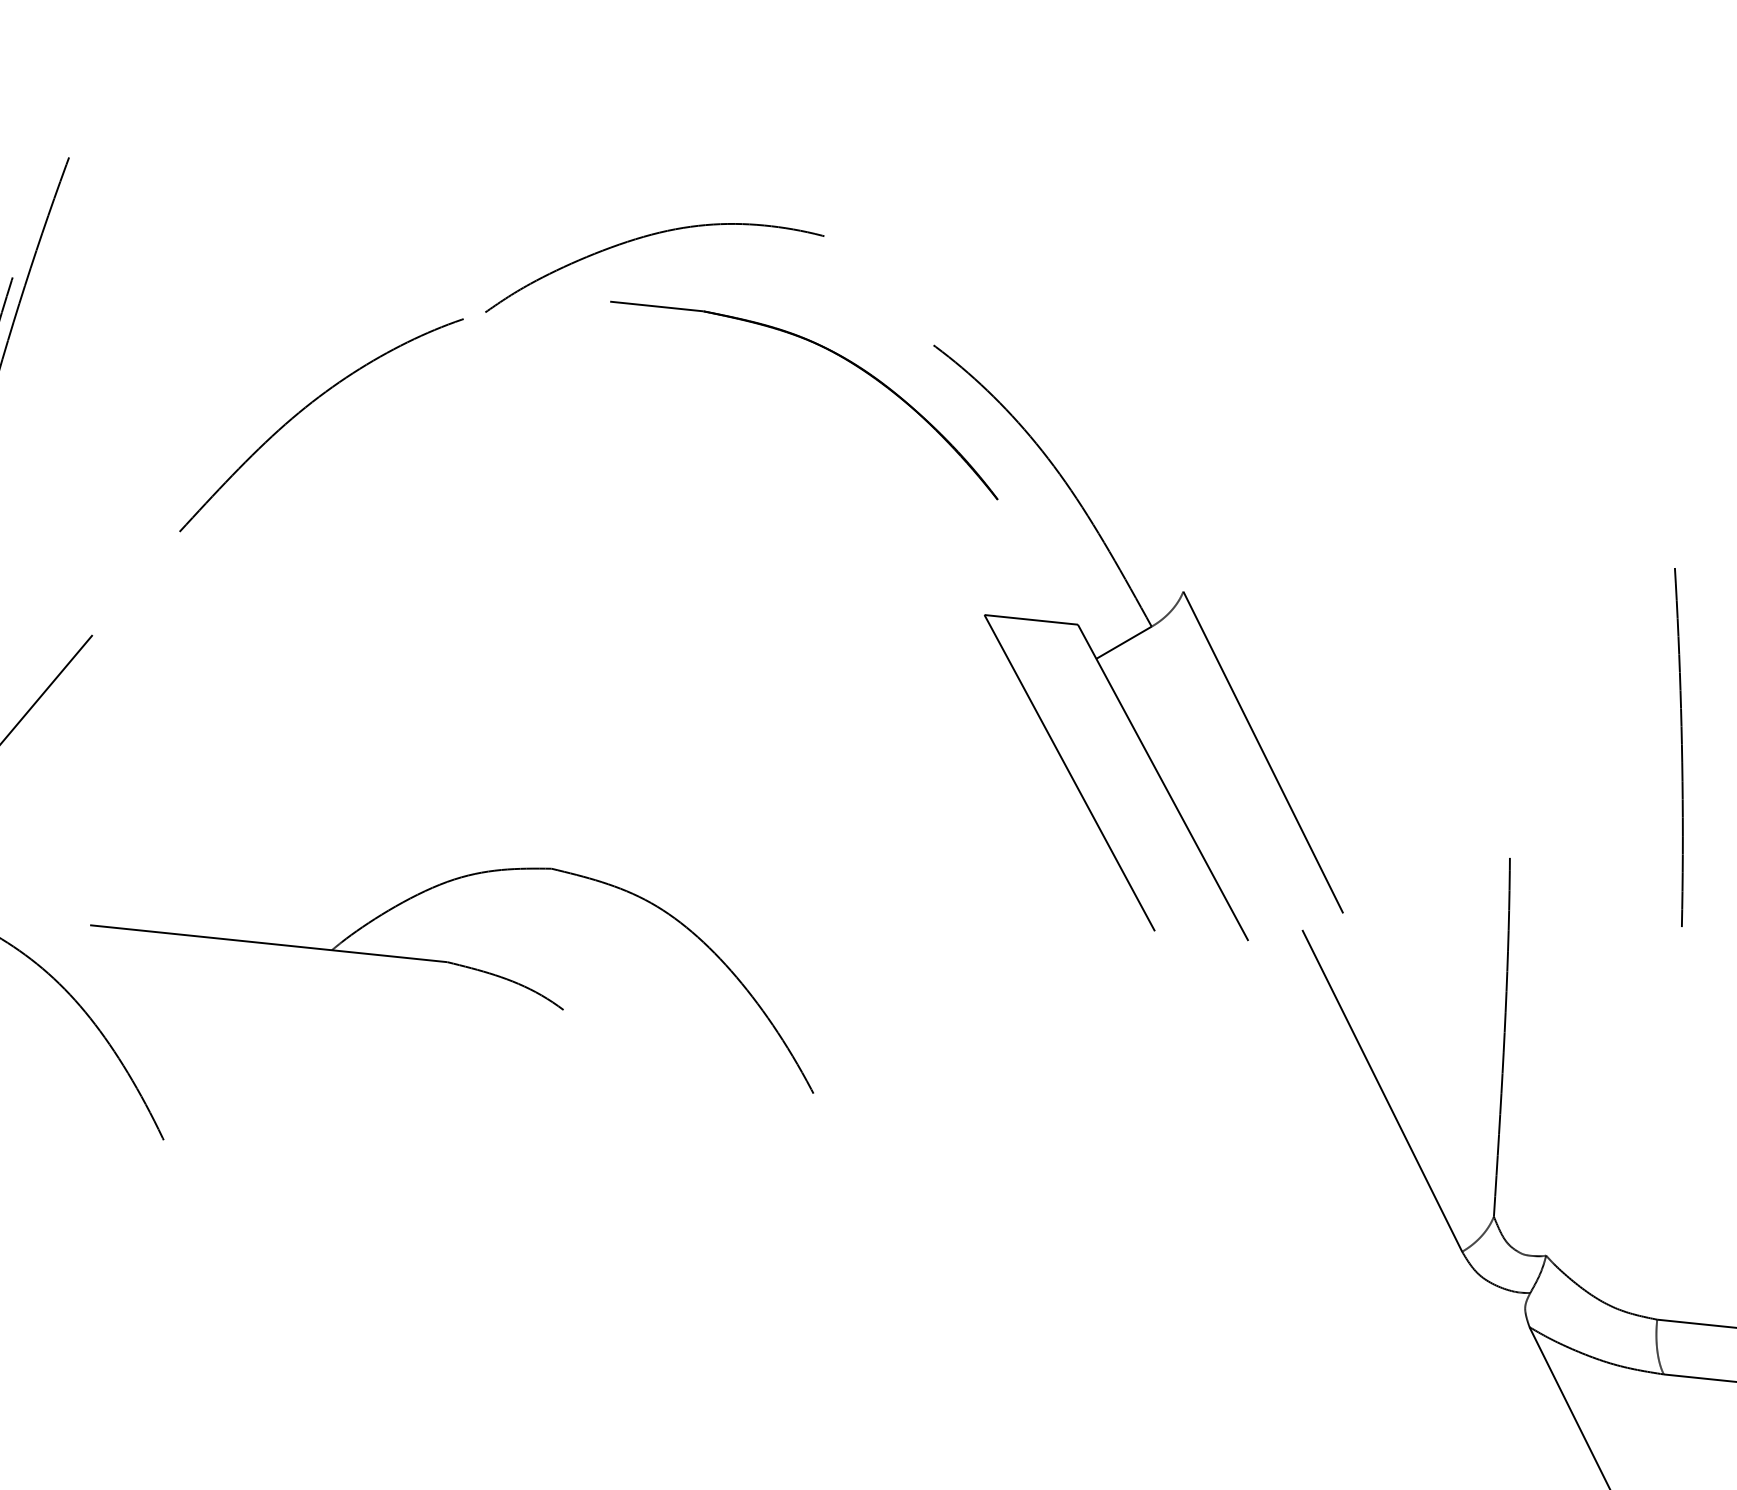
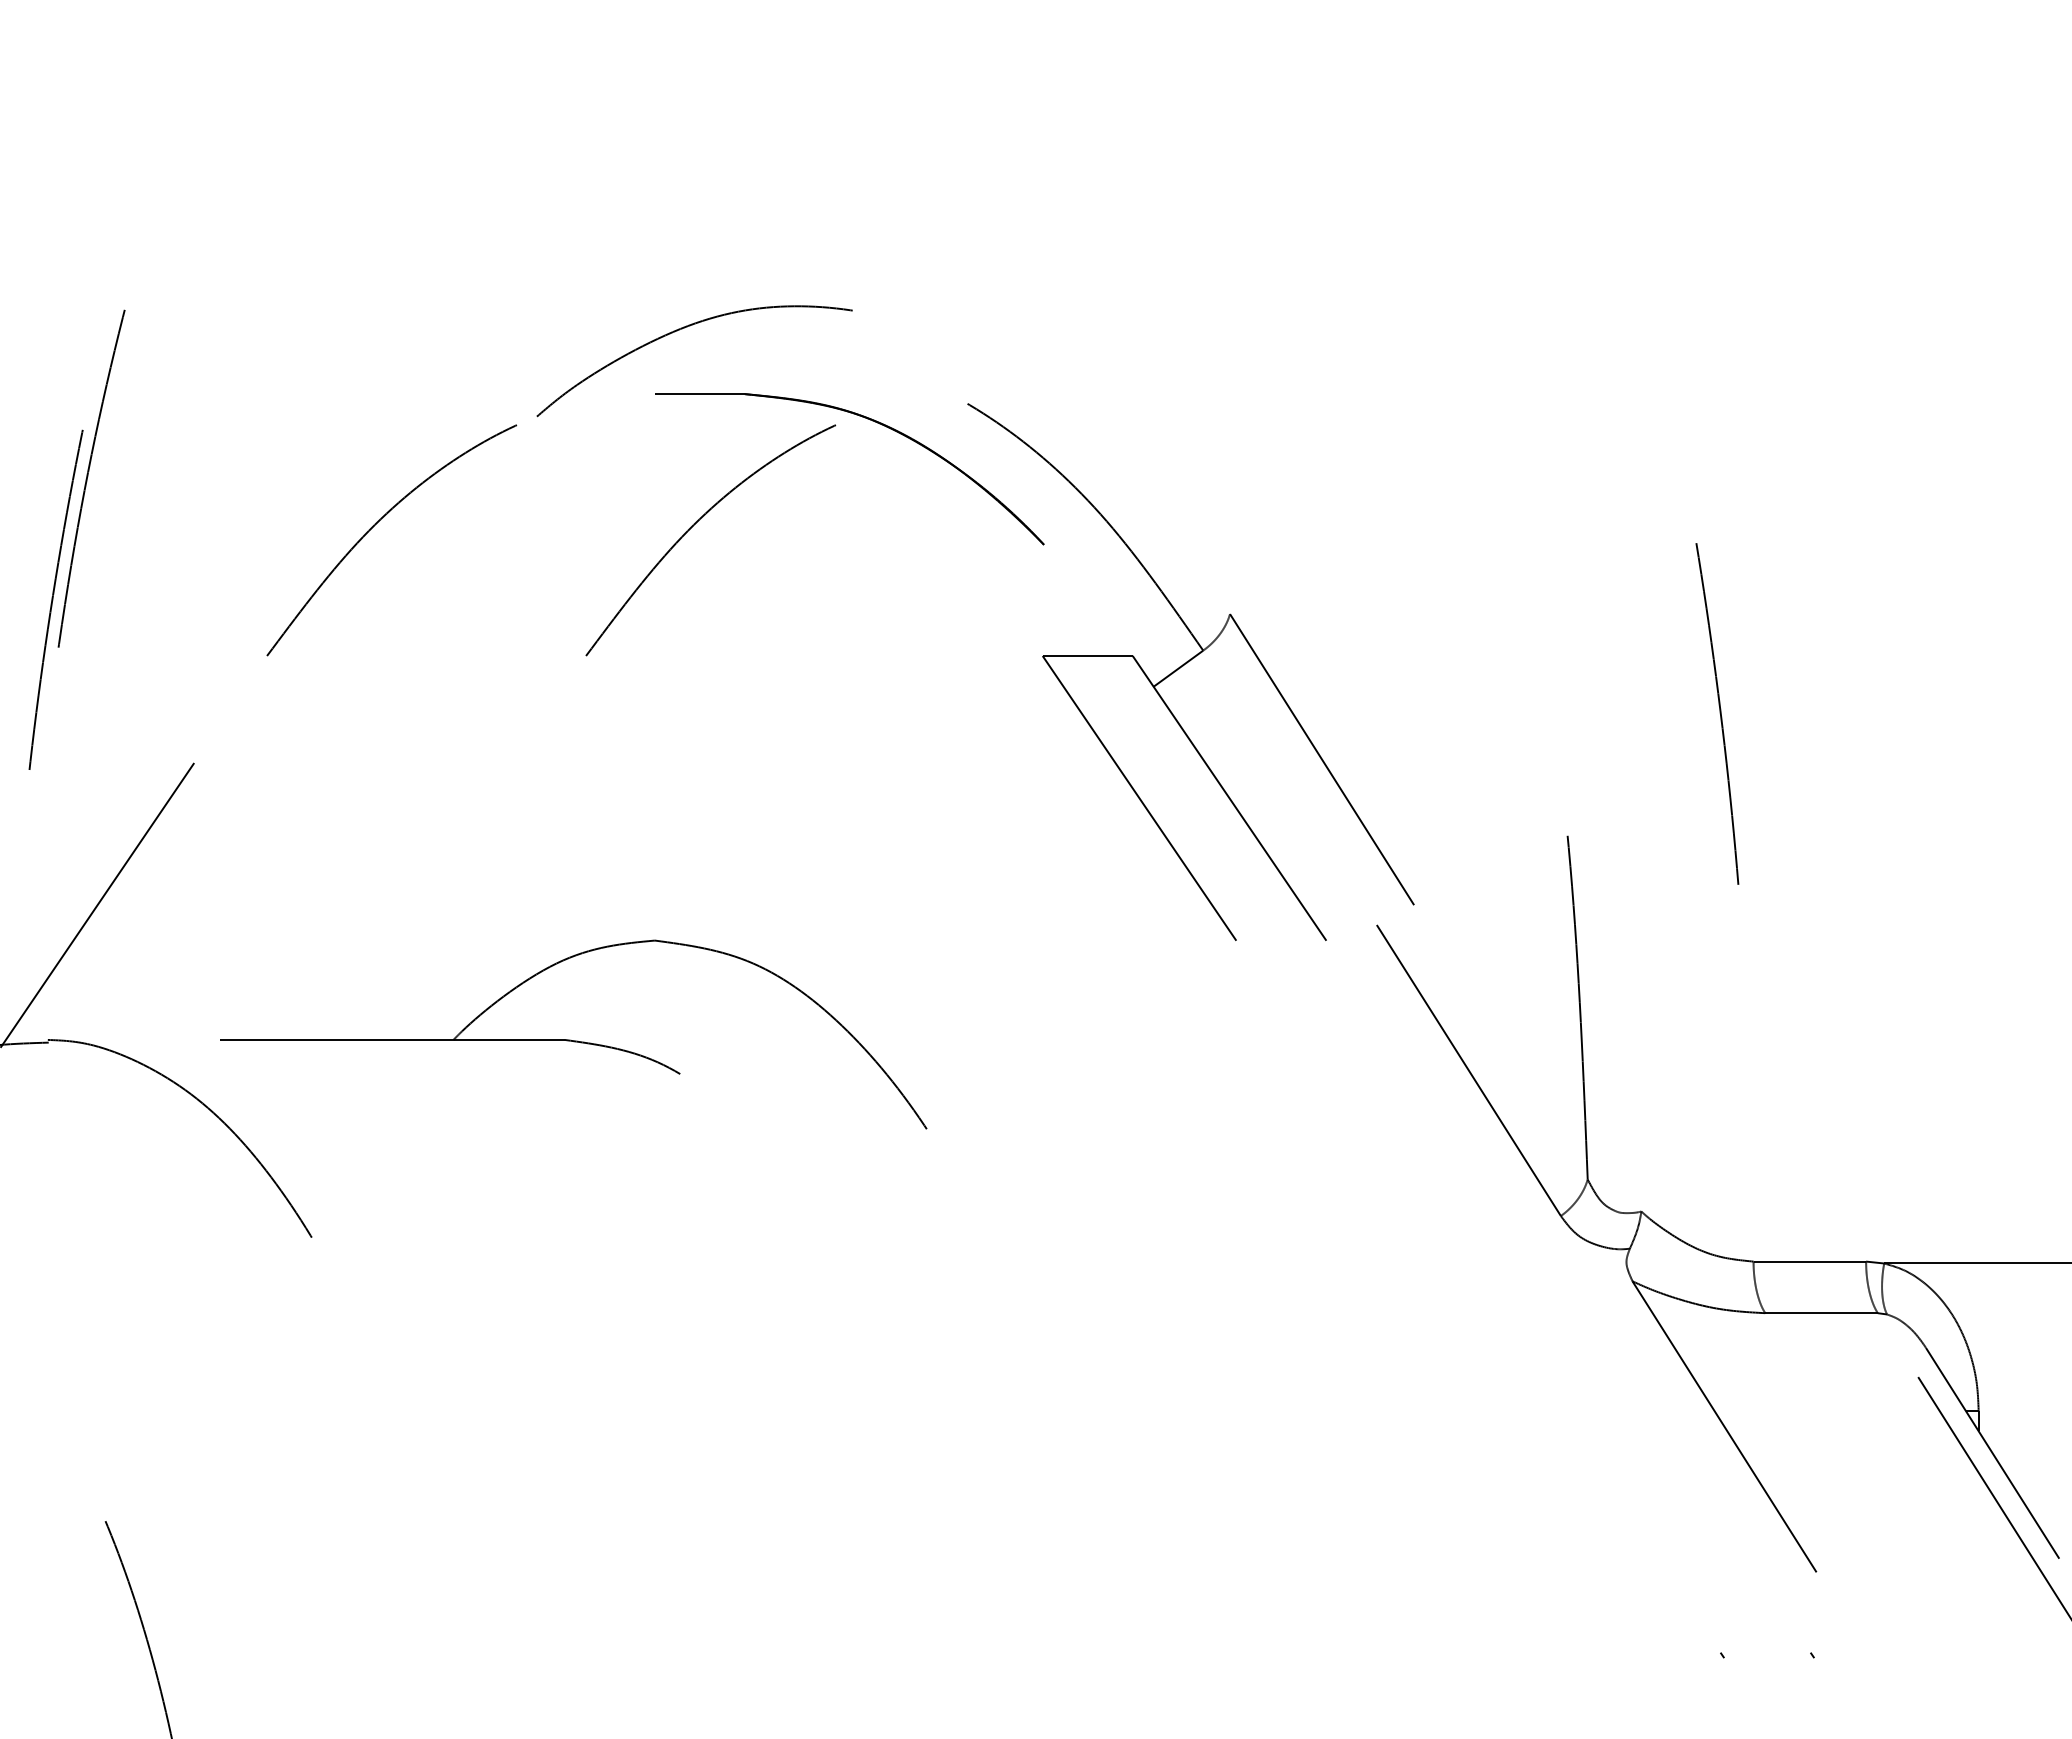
curve: (638, 441) -> (695, 524), added

